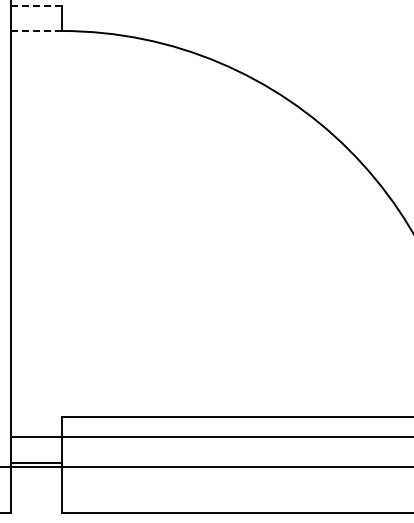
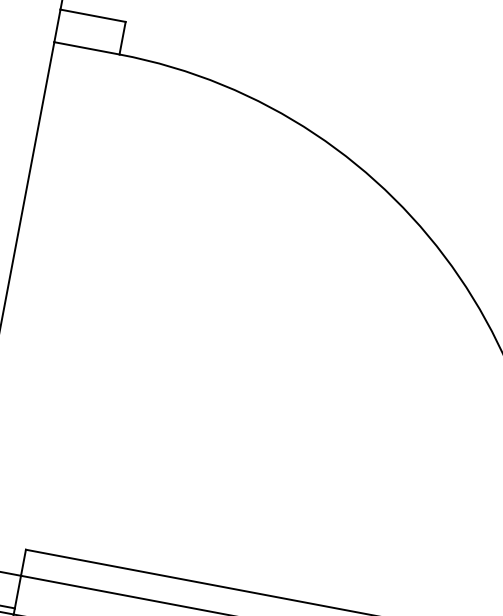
line: (35, 5) -> (91, 15), dashed -> solid
line: (35, 31) -> (85, 48), dashed -> solid

